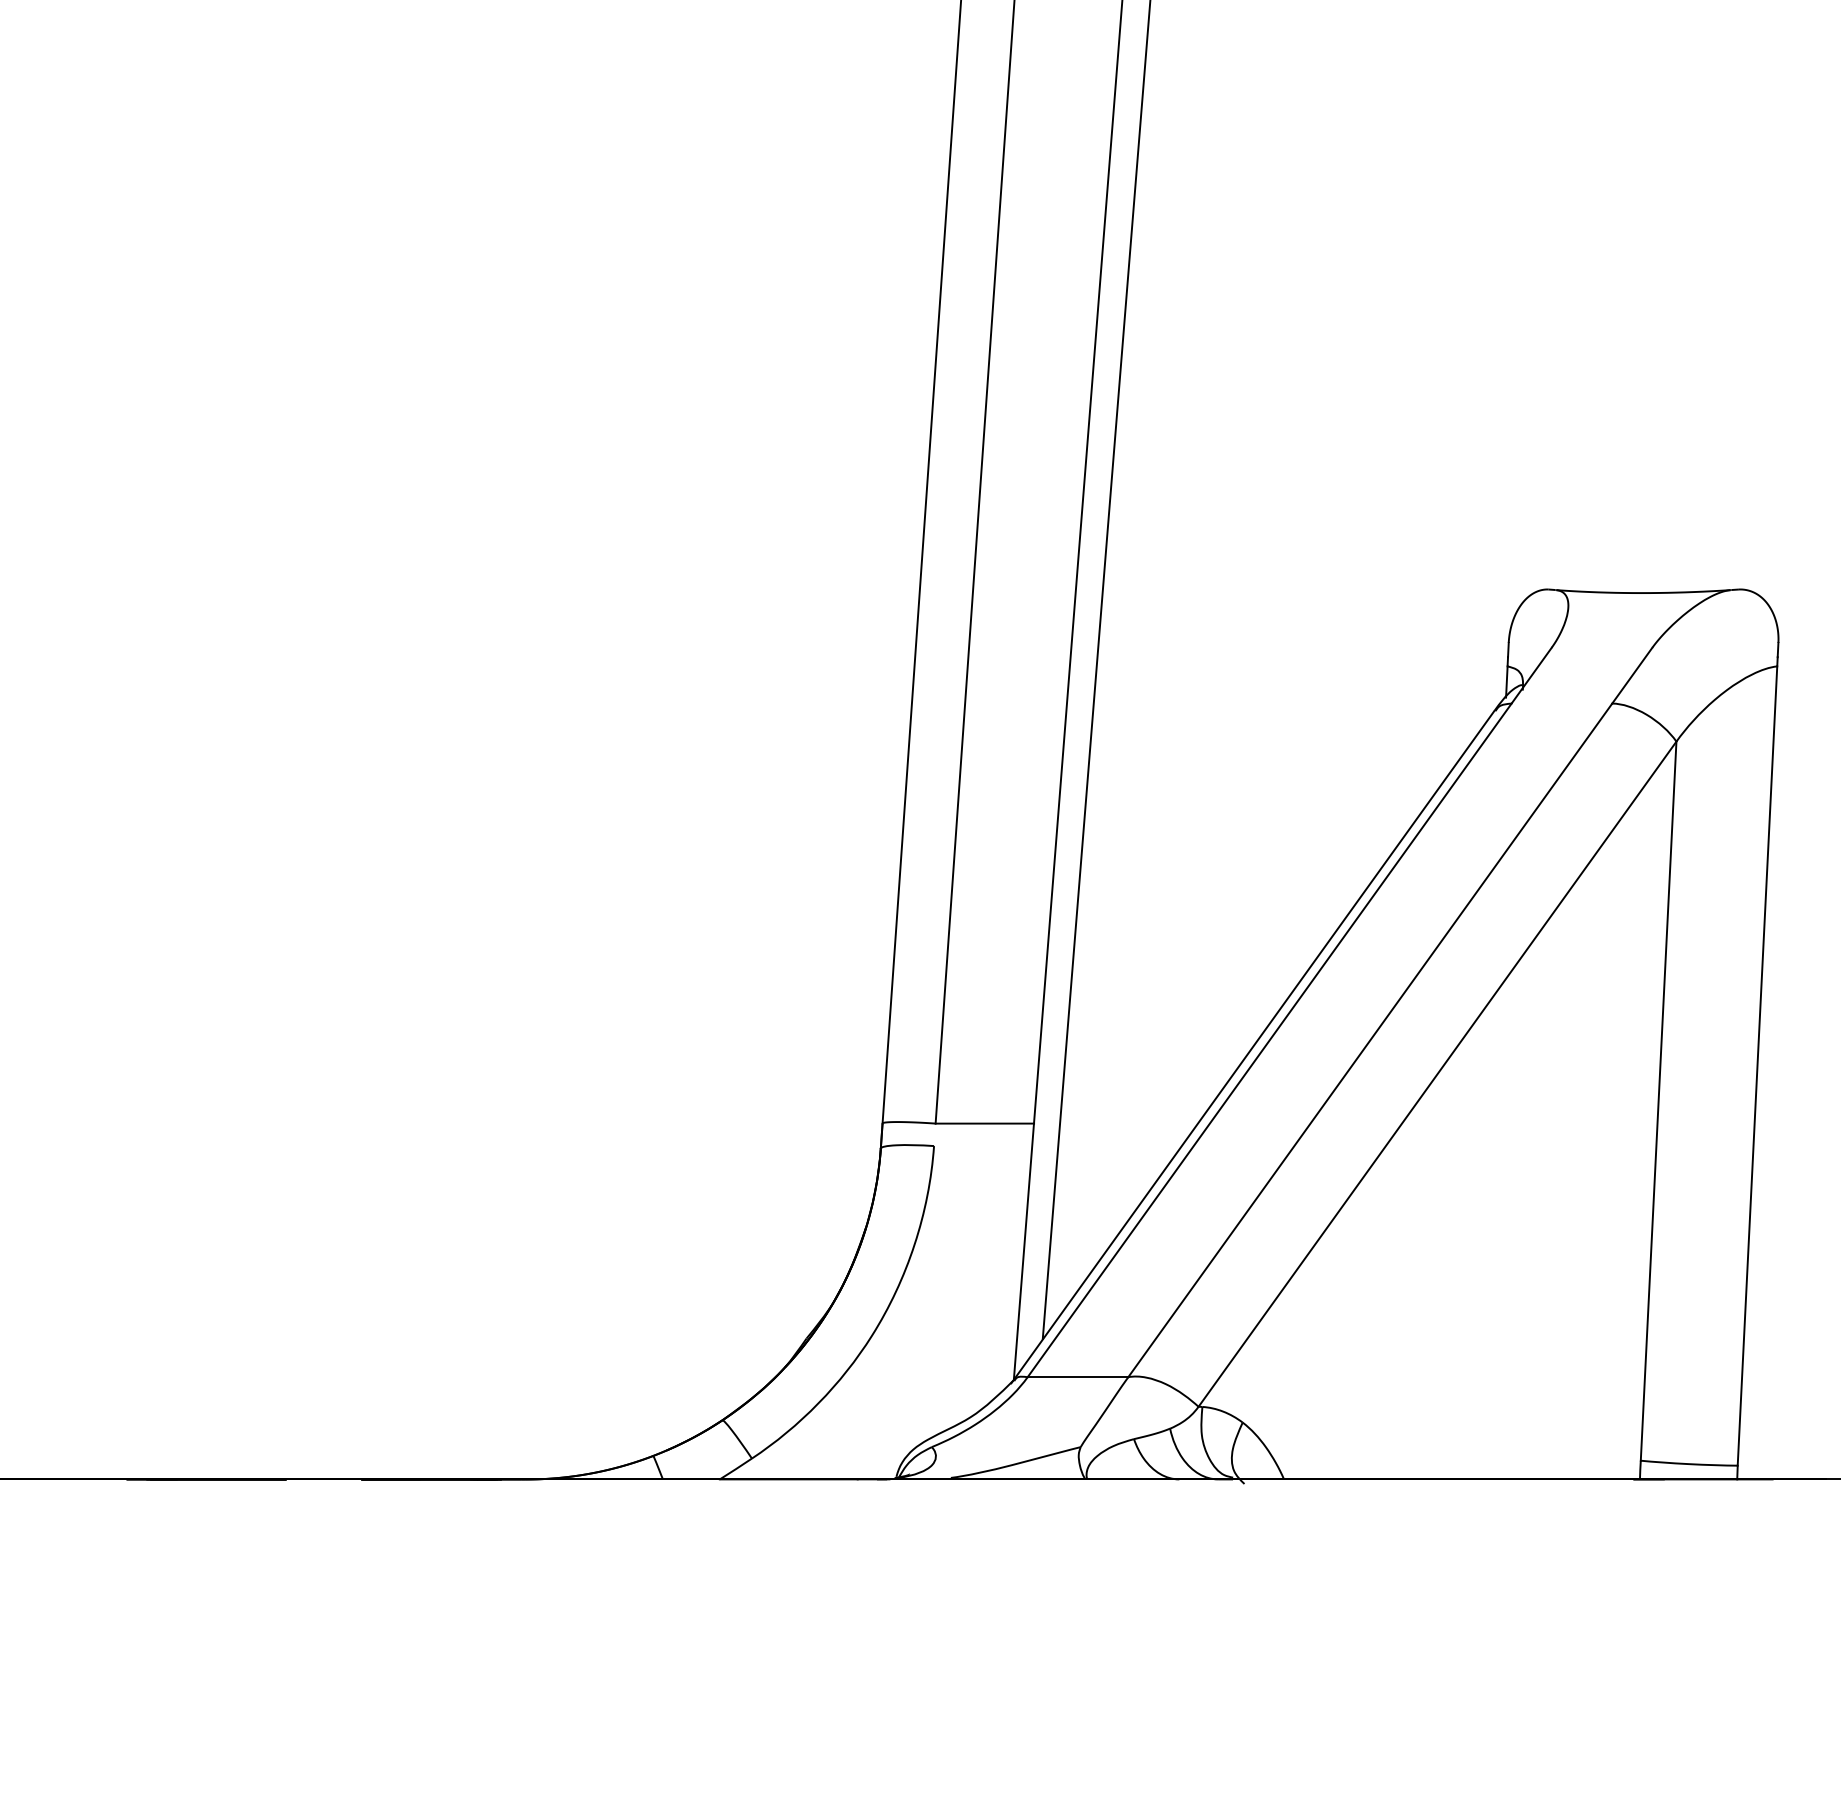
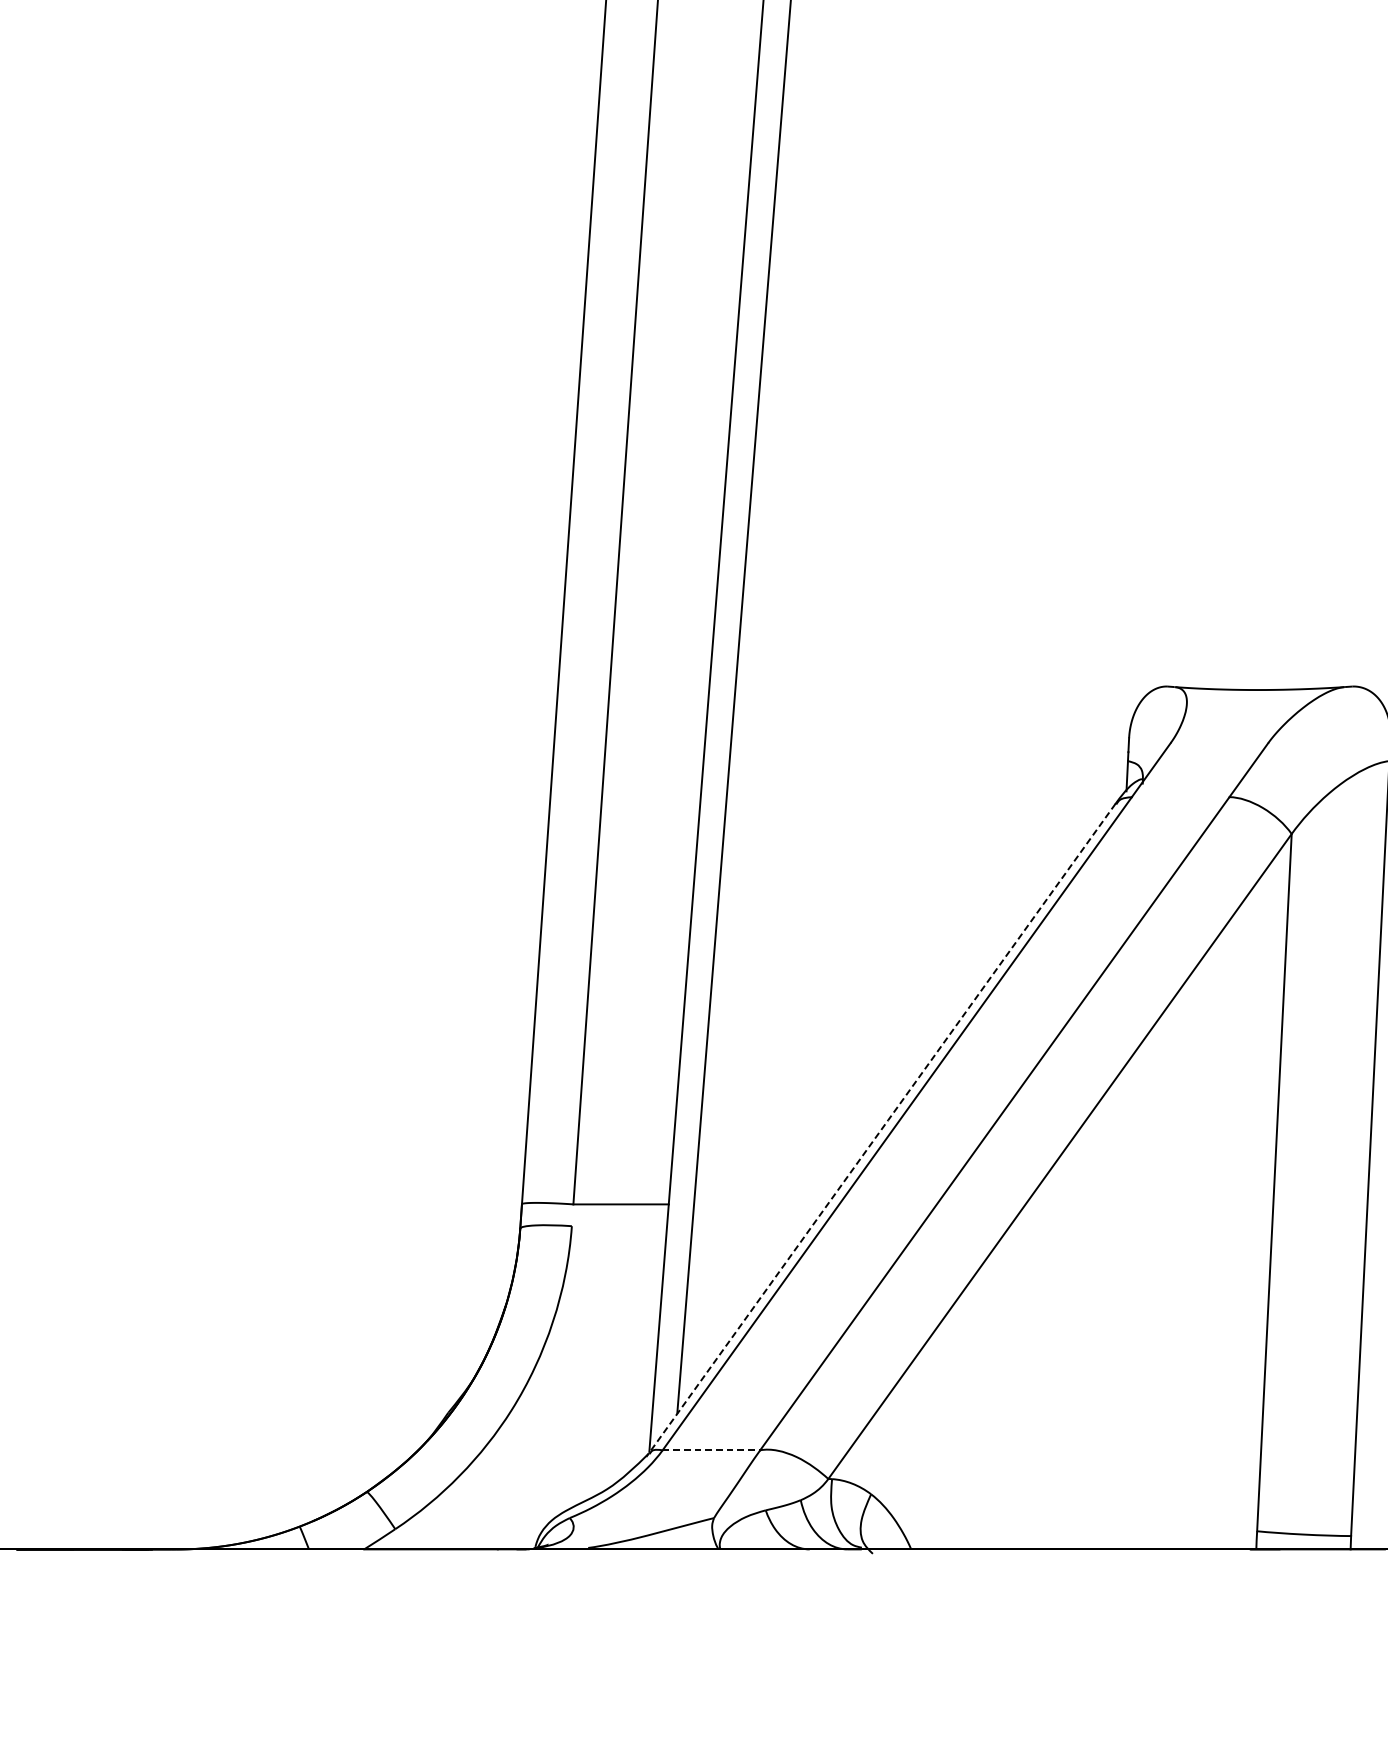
line: (1252, 1047) -> (880, 1130), solid -> dashed
line: (1078, 1377) -> (711, 1450), solid -> dashed

